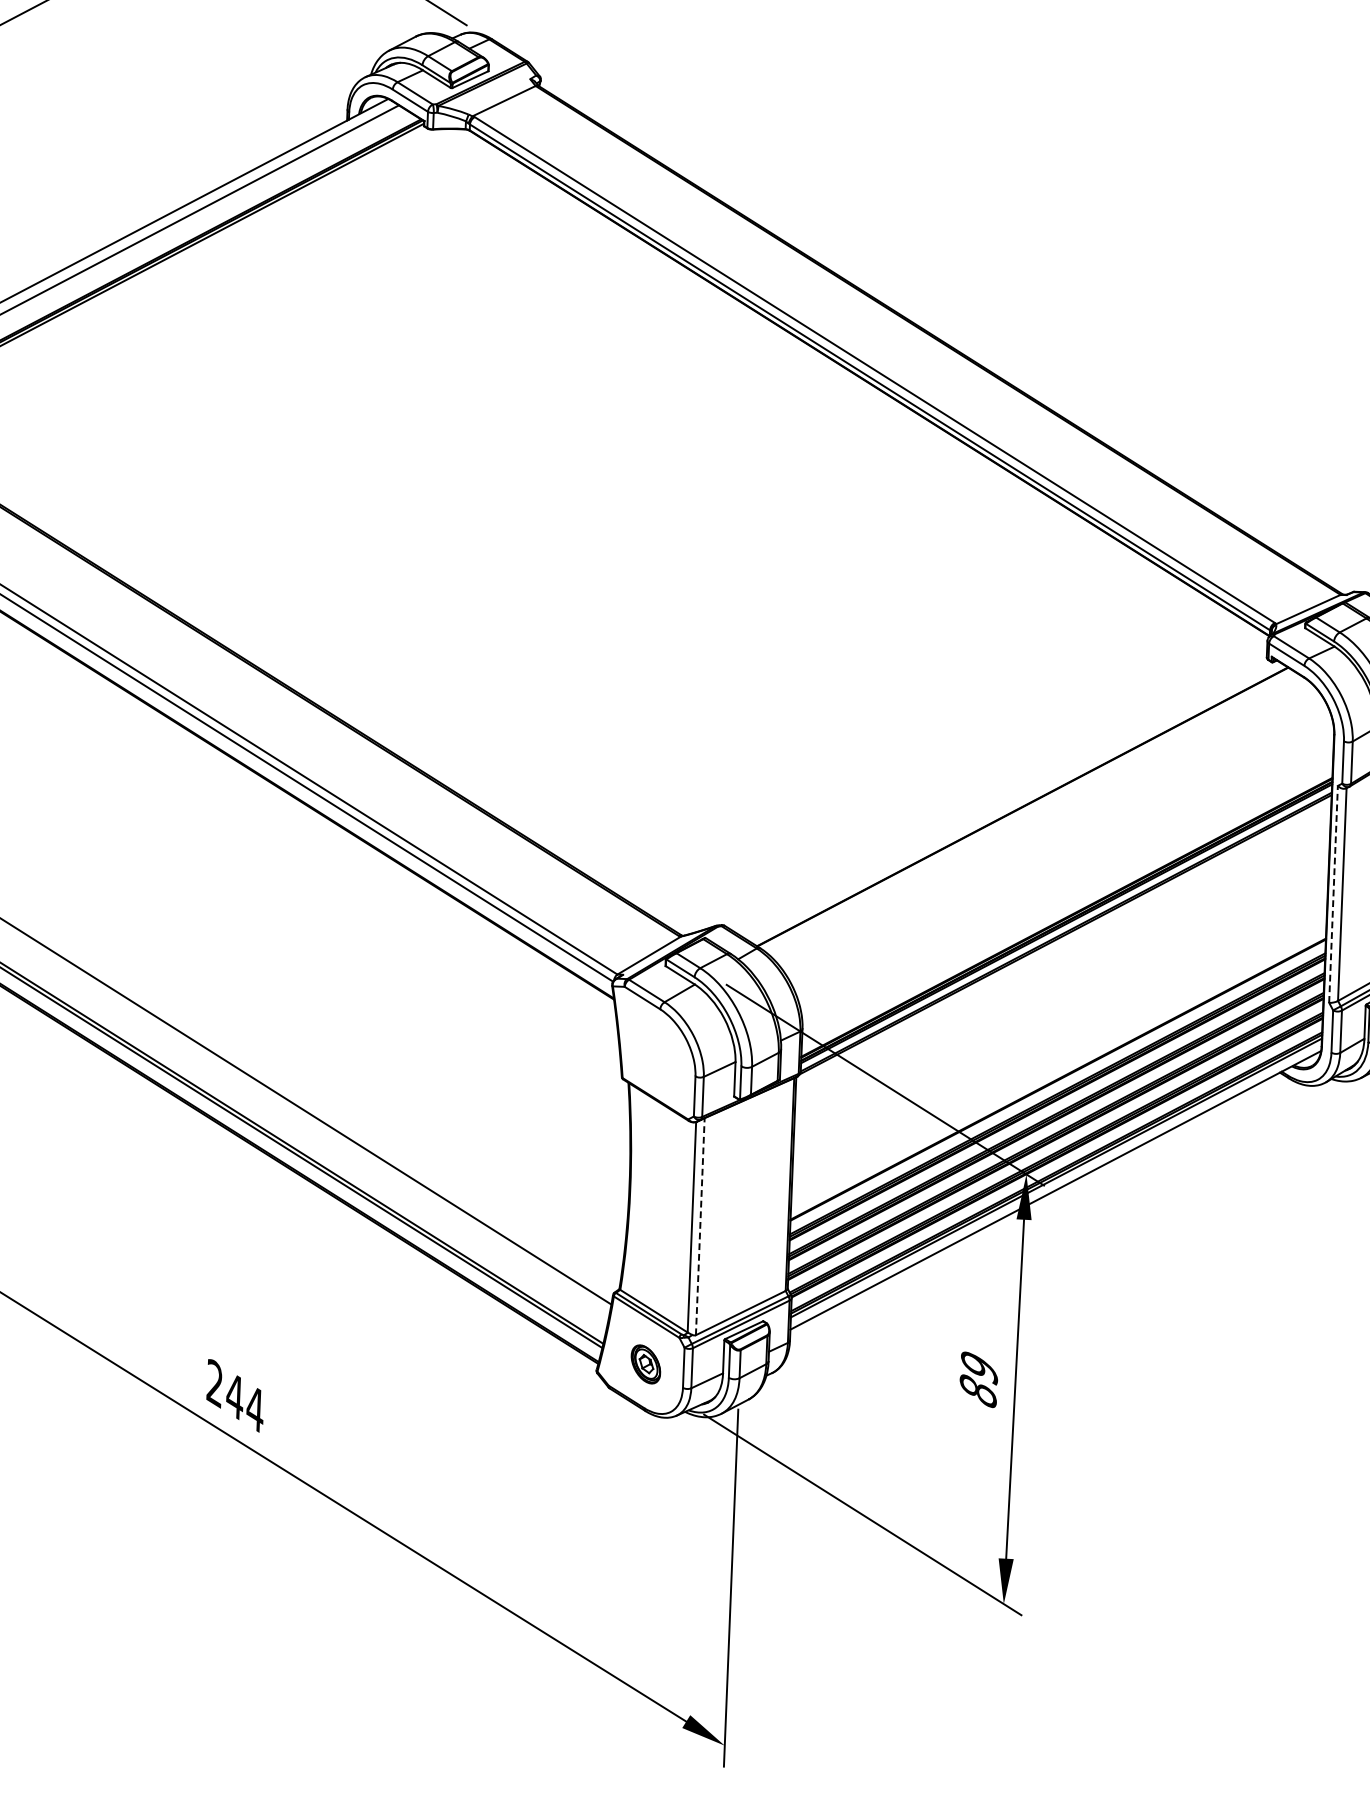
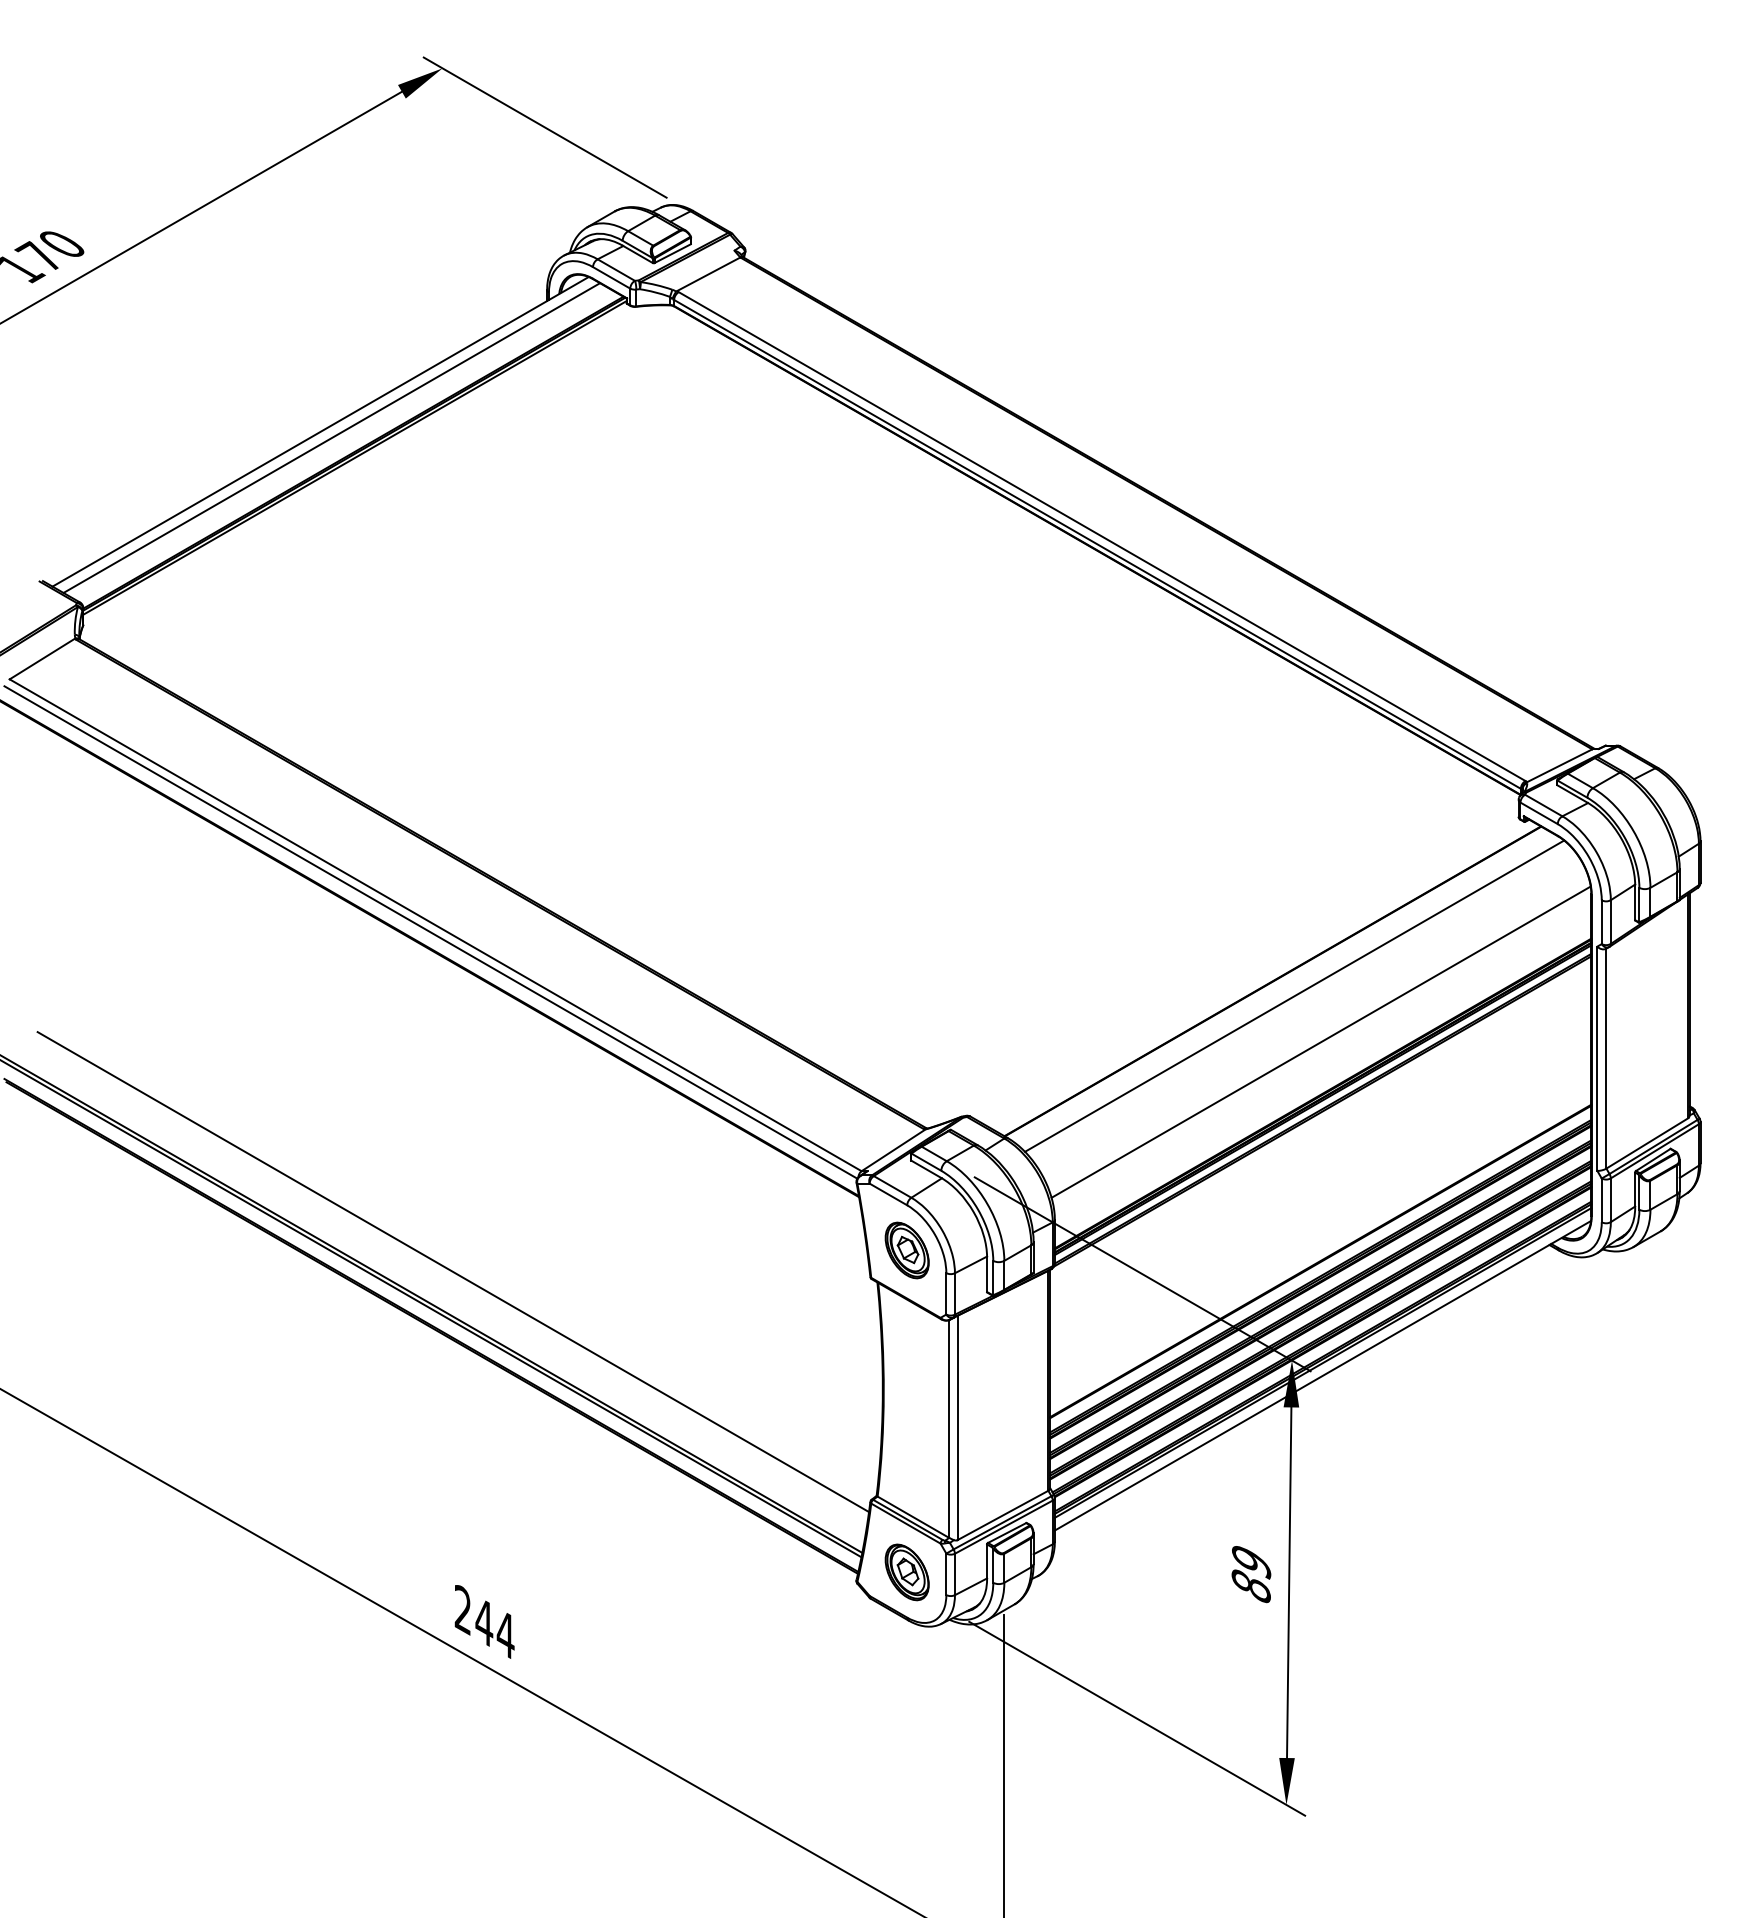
line: (1043, 821) -> (1294, 995), added
line: (1066, 866) -> (1320, 1041), added
line: (1333, 894) -> (1597, 1058), dashed -> solid
part: (657, 1053) -> (906, 1250), added
line: (700, 1226) -> (957, 1427), dashed -> solid
part: (645, 1364) -> (906, 1572), size x1.43

